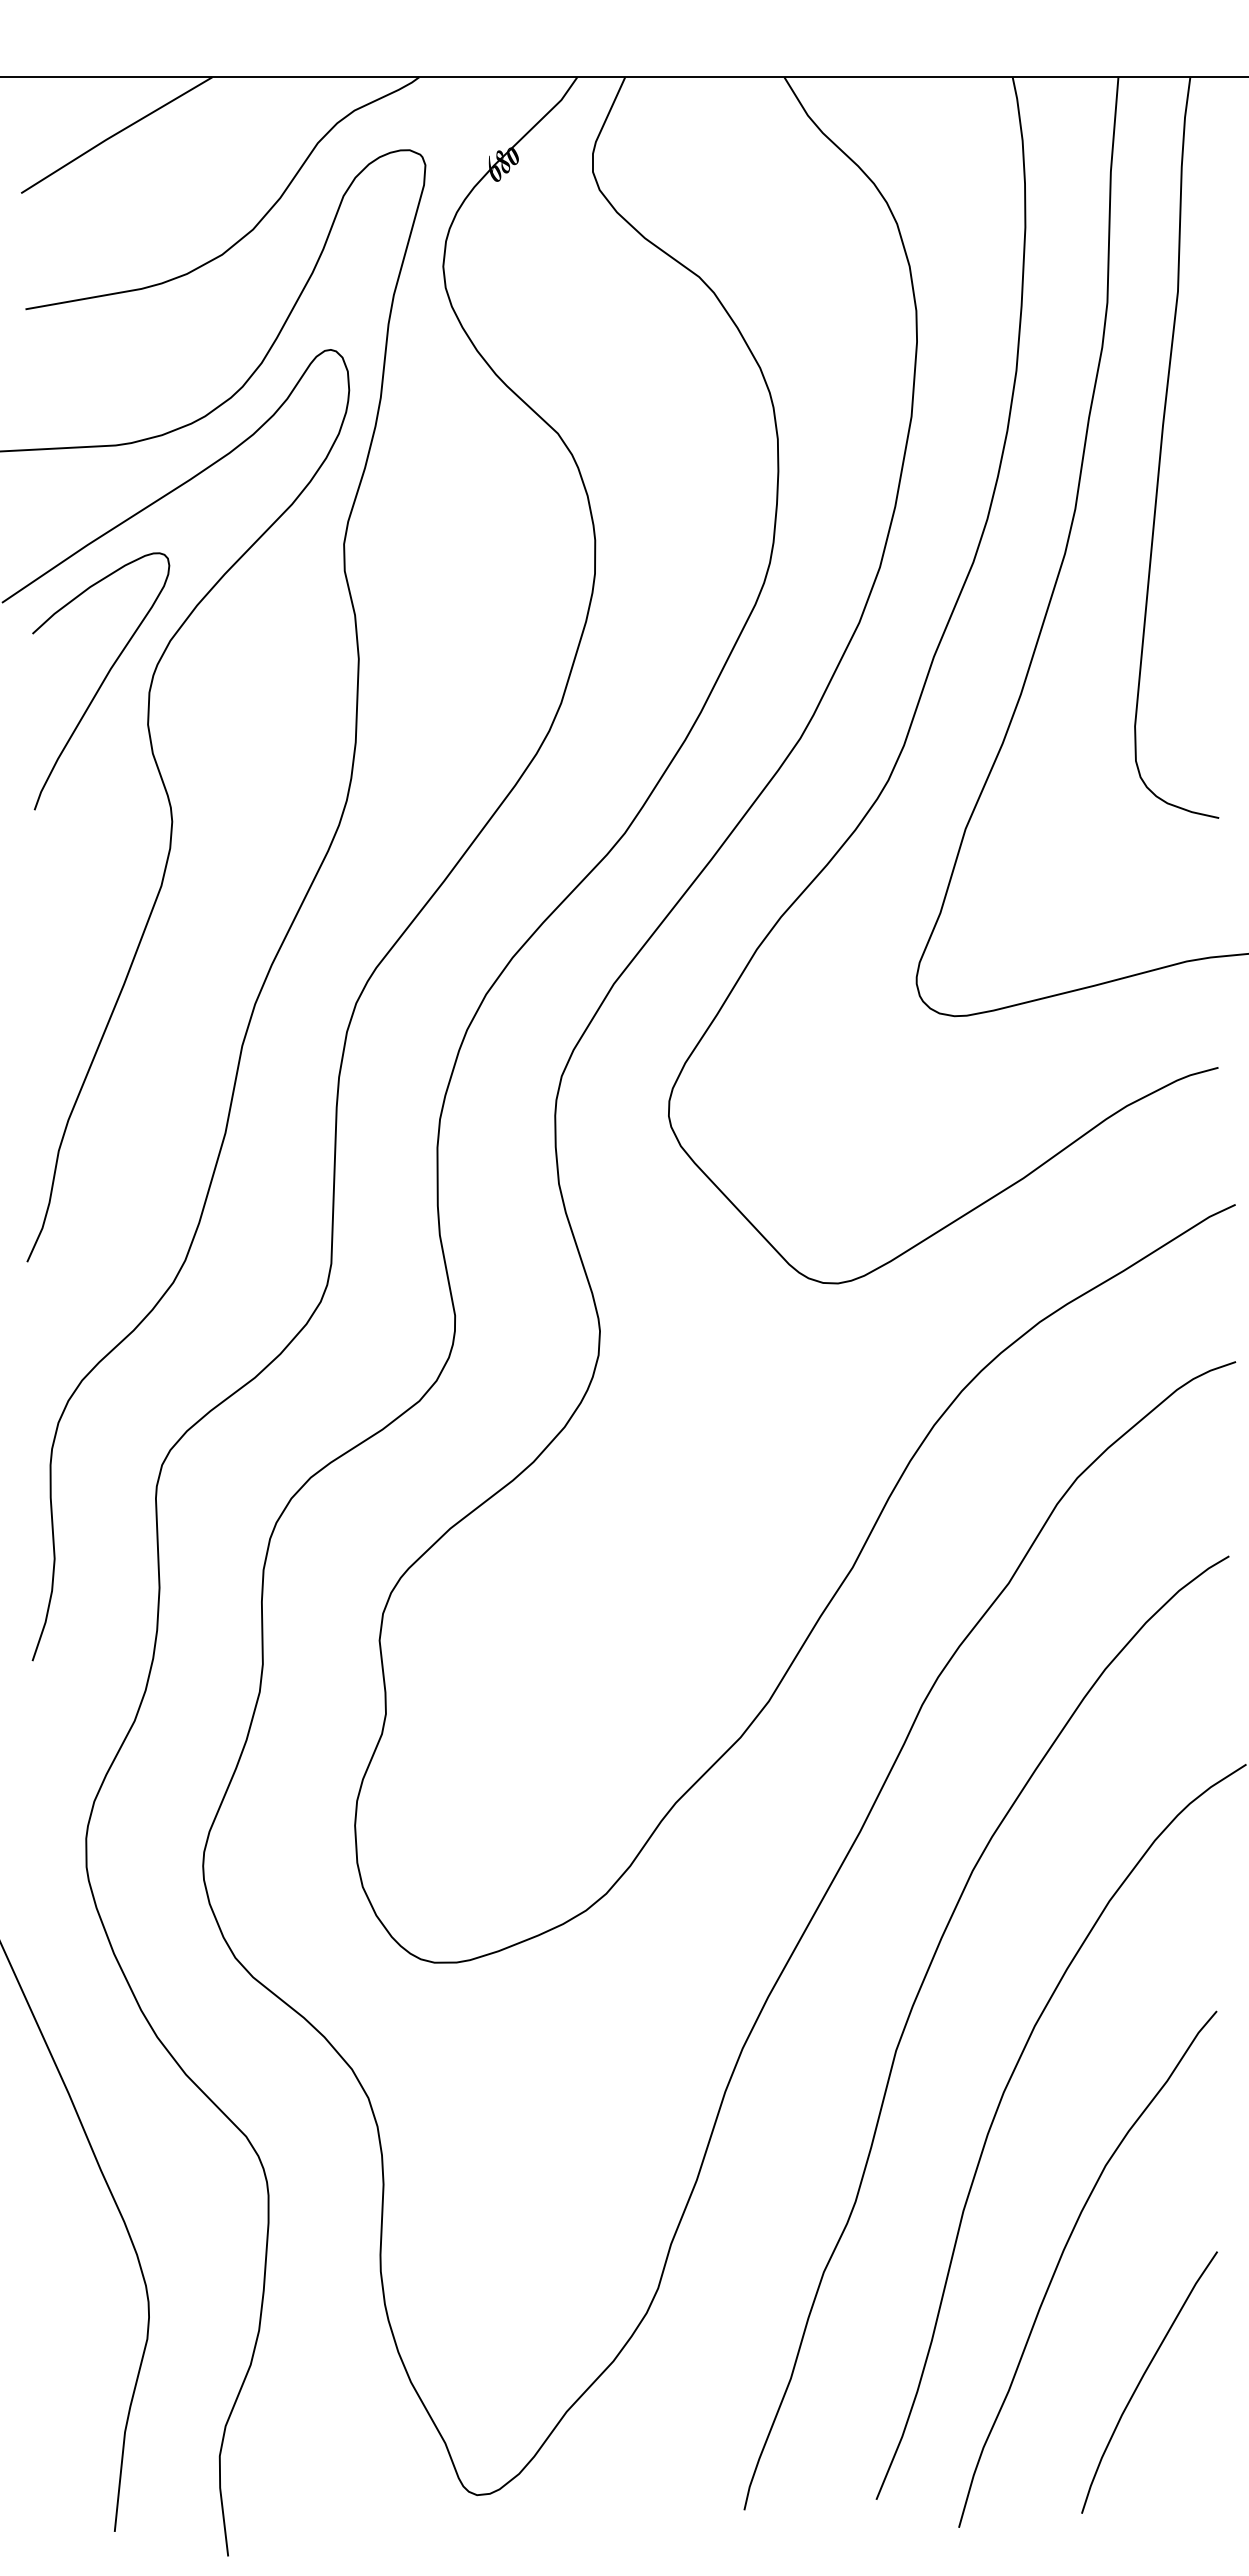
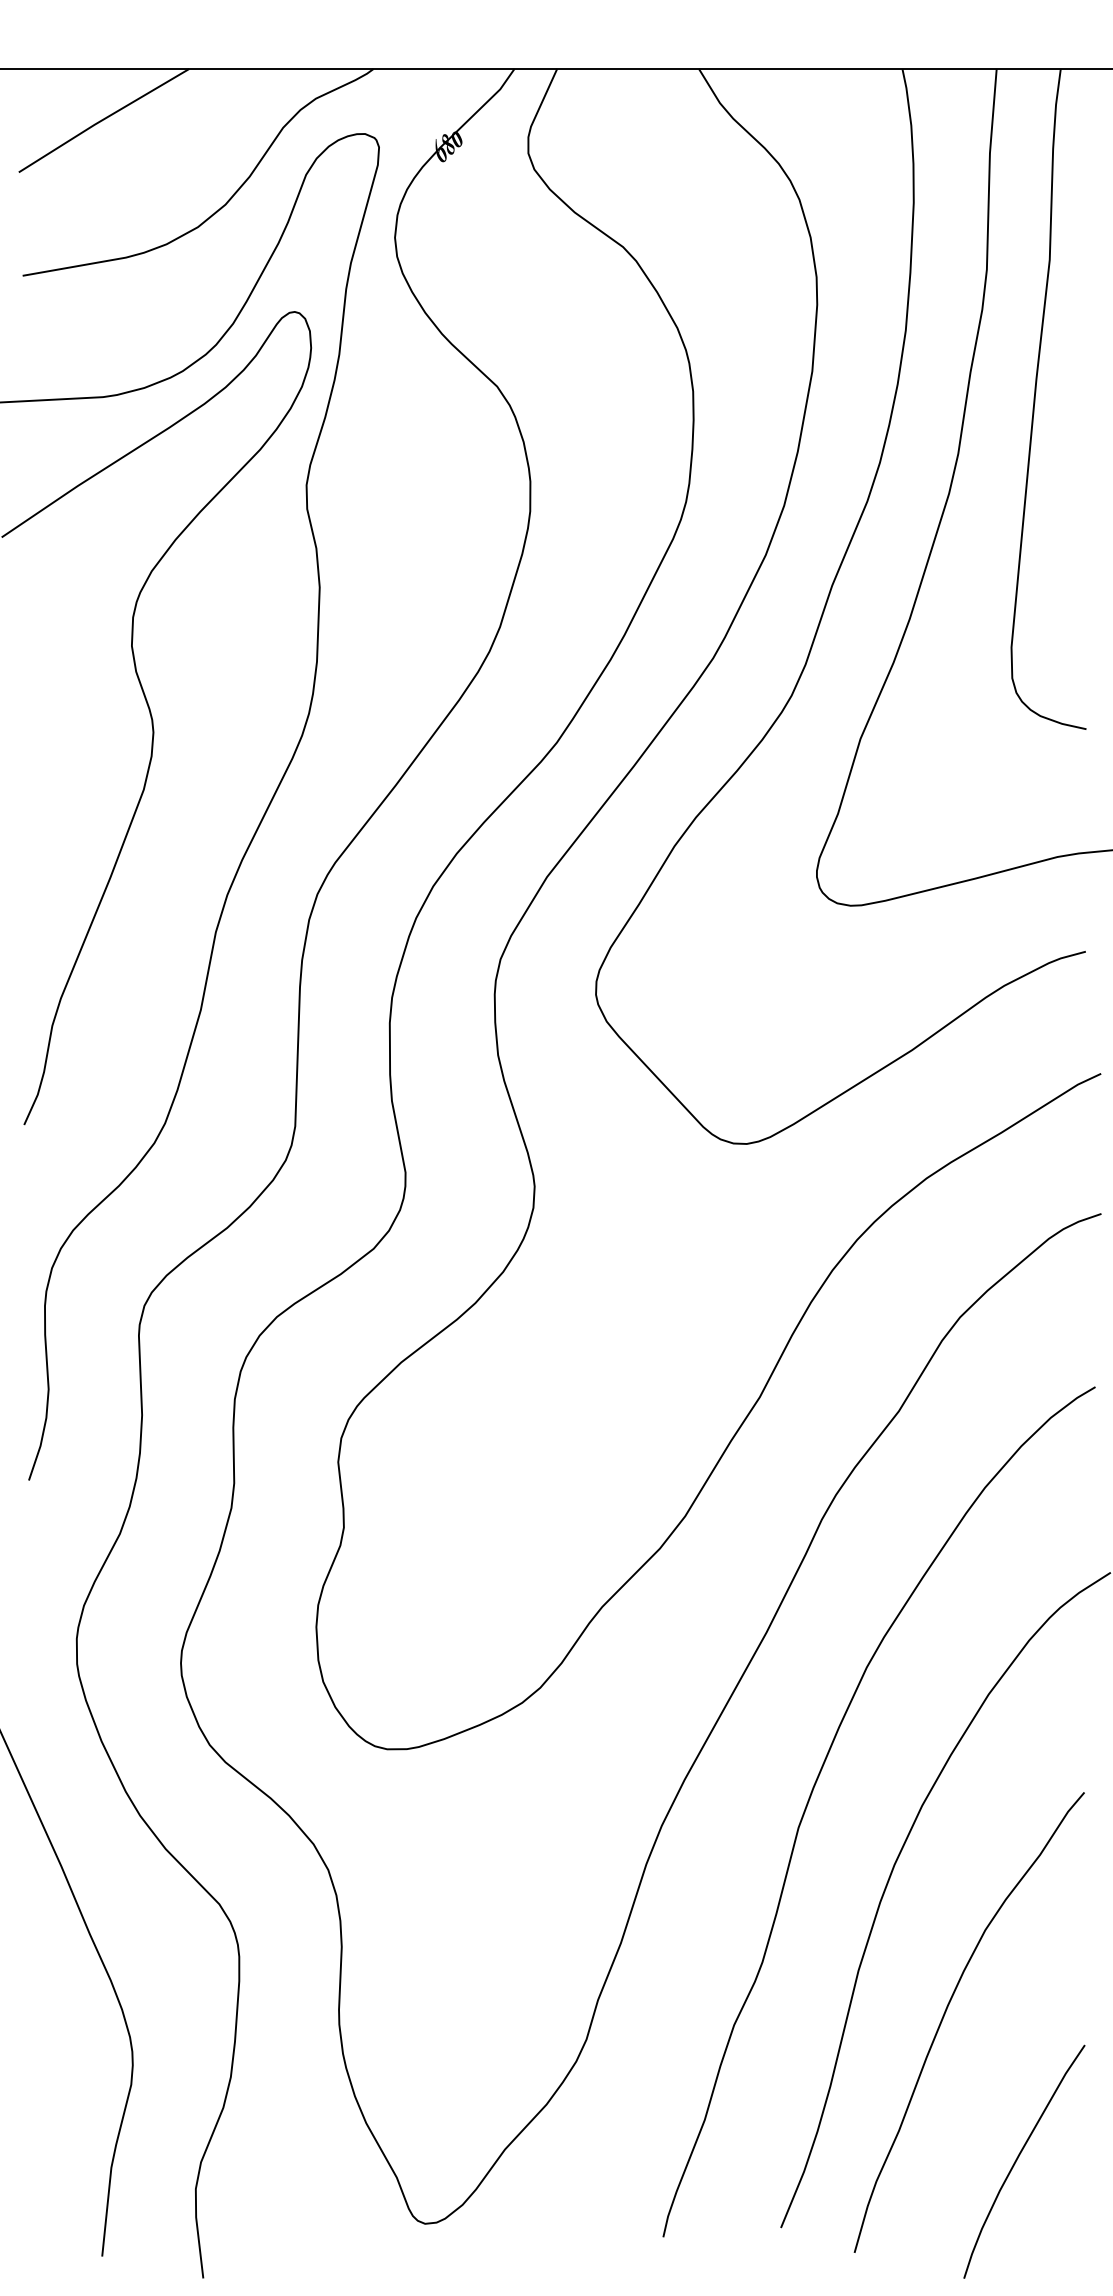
curve: (102, 681) -> (91, 607), removed
curve: (1142, 2379) -> (1018, 2159), moved

